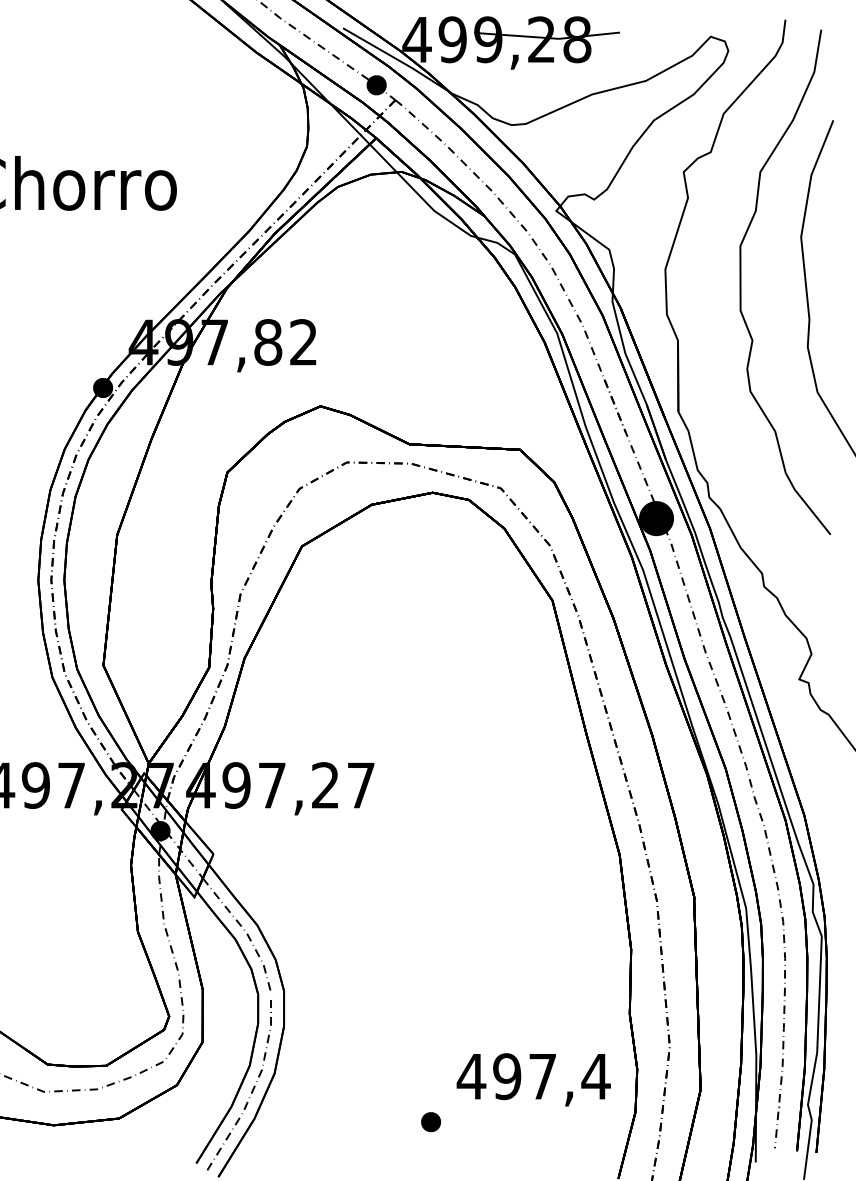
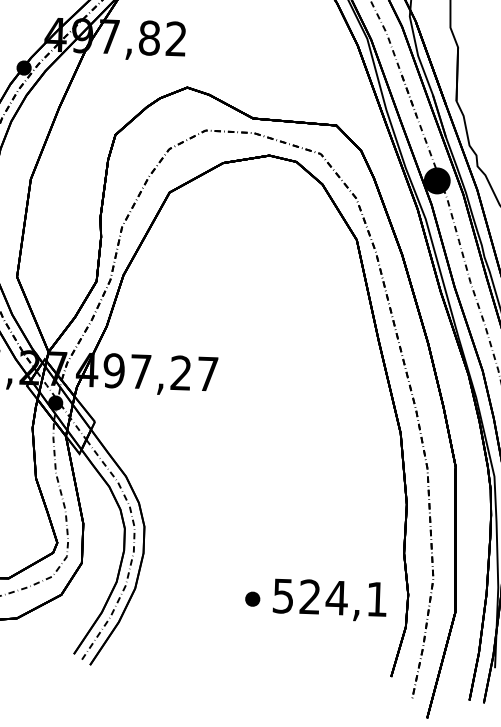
text: (533, 1076) -> (329, 597), 497,4 -> 524,1
part: (430, 1122) -> (252, 599), moved

